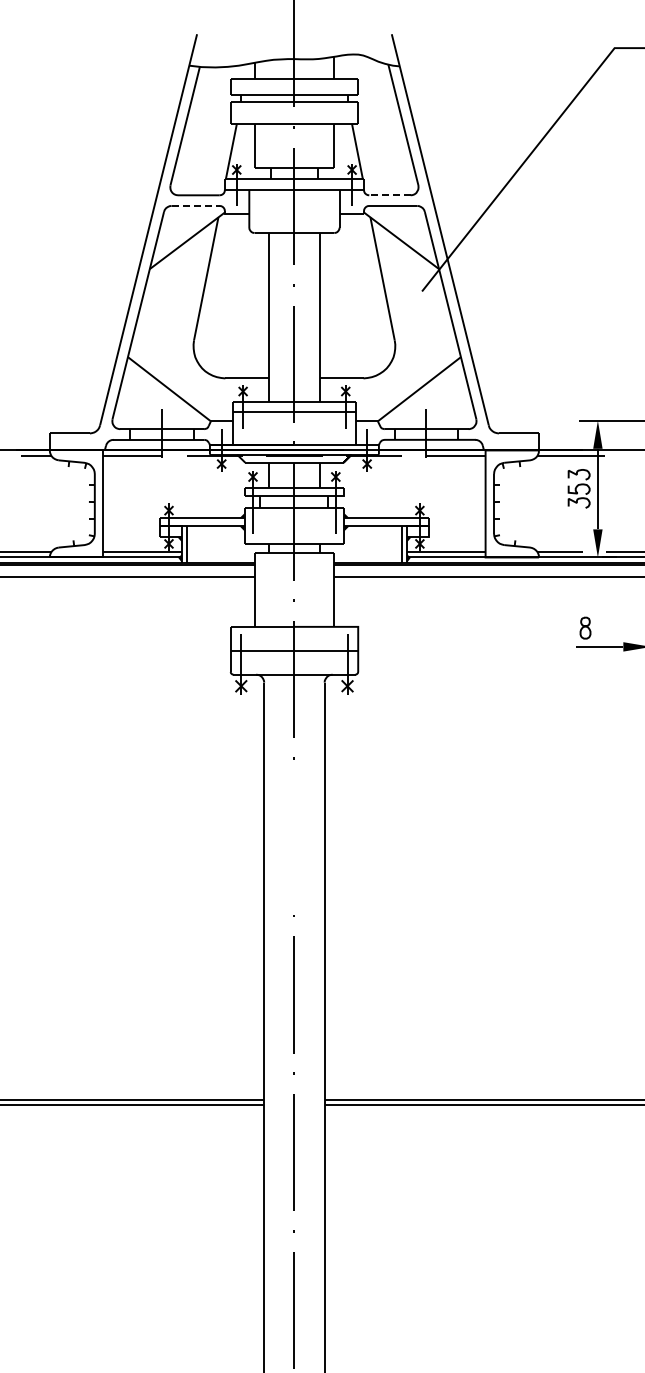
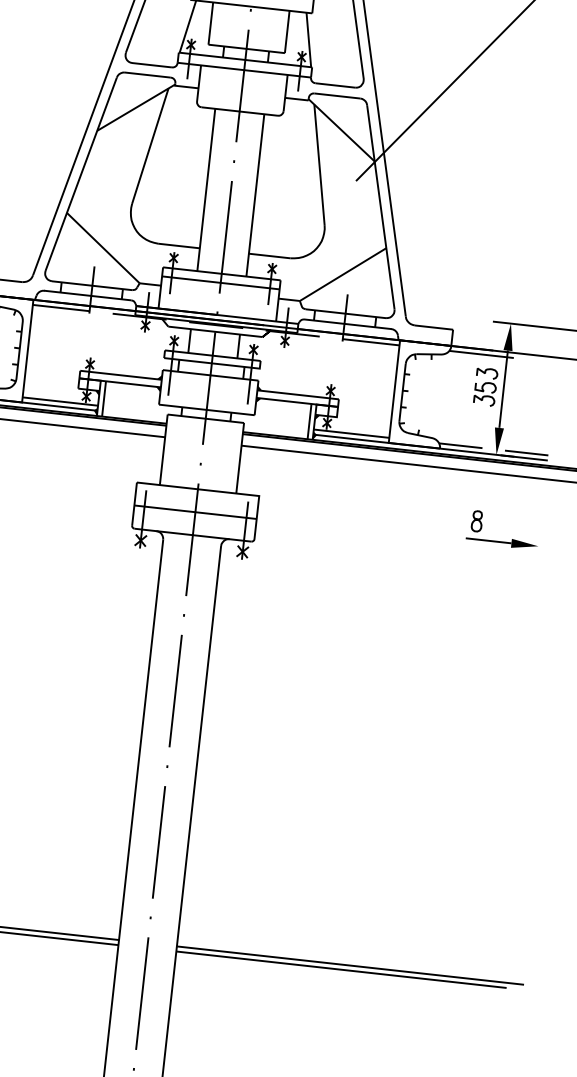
line: (389, 195) -> (334, 85), dashed -> solid
line: (195, 205) -> (147, 74), dashed -> solid
line: (293, 837) -> (174, 691), added

